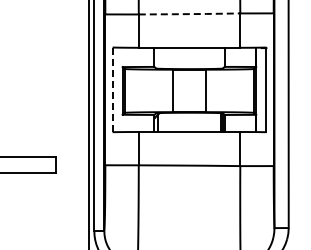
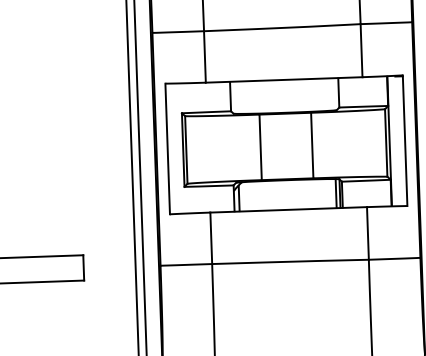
line: (189, 14) -> (282, 28), dashed -> solid
line: (112, 89) -> (167, 148), dashed -> solid

